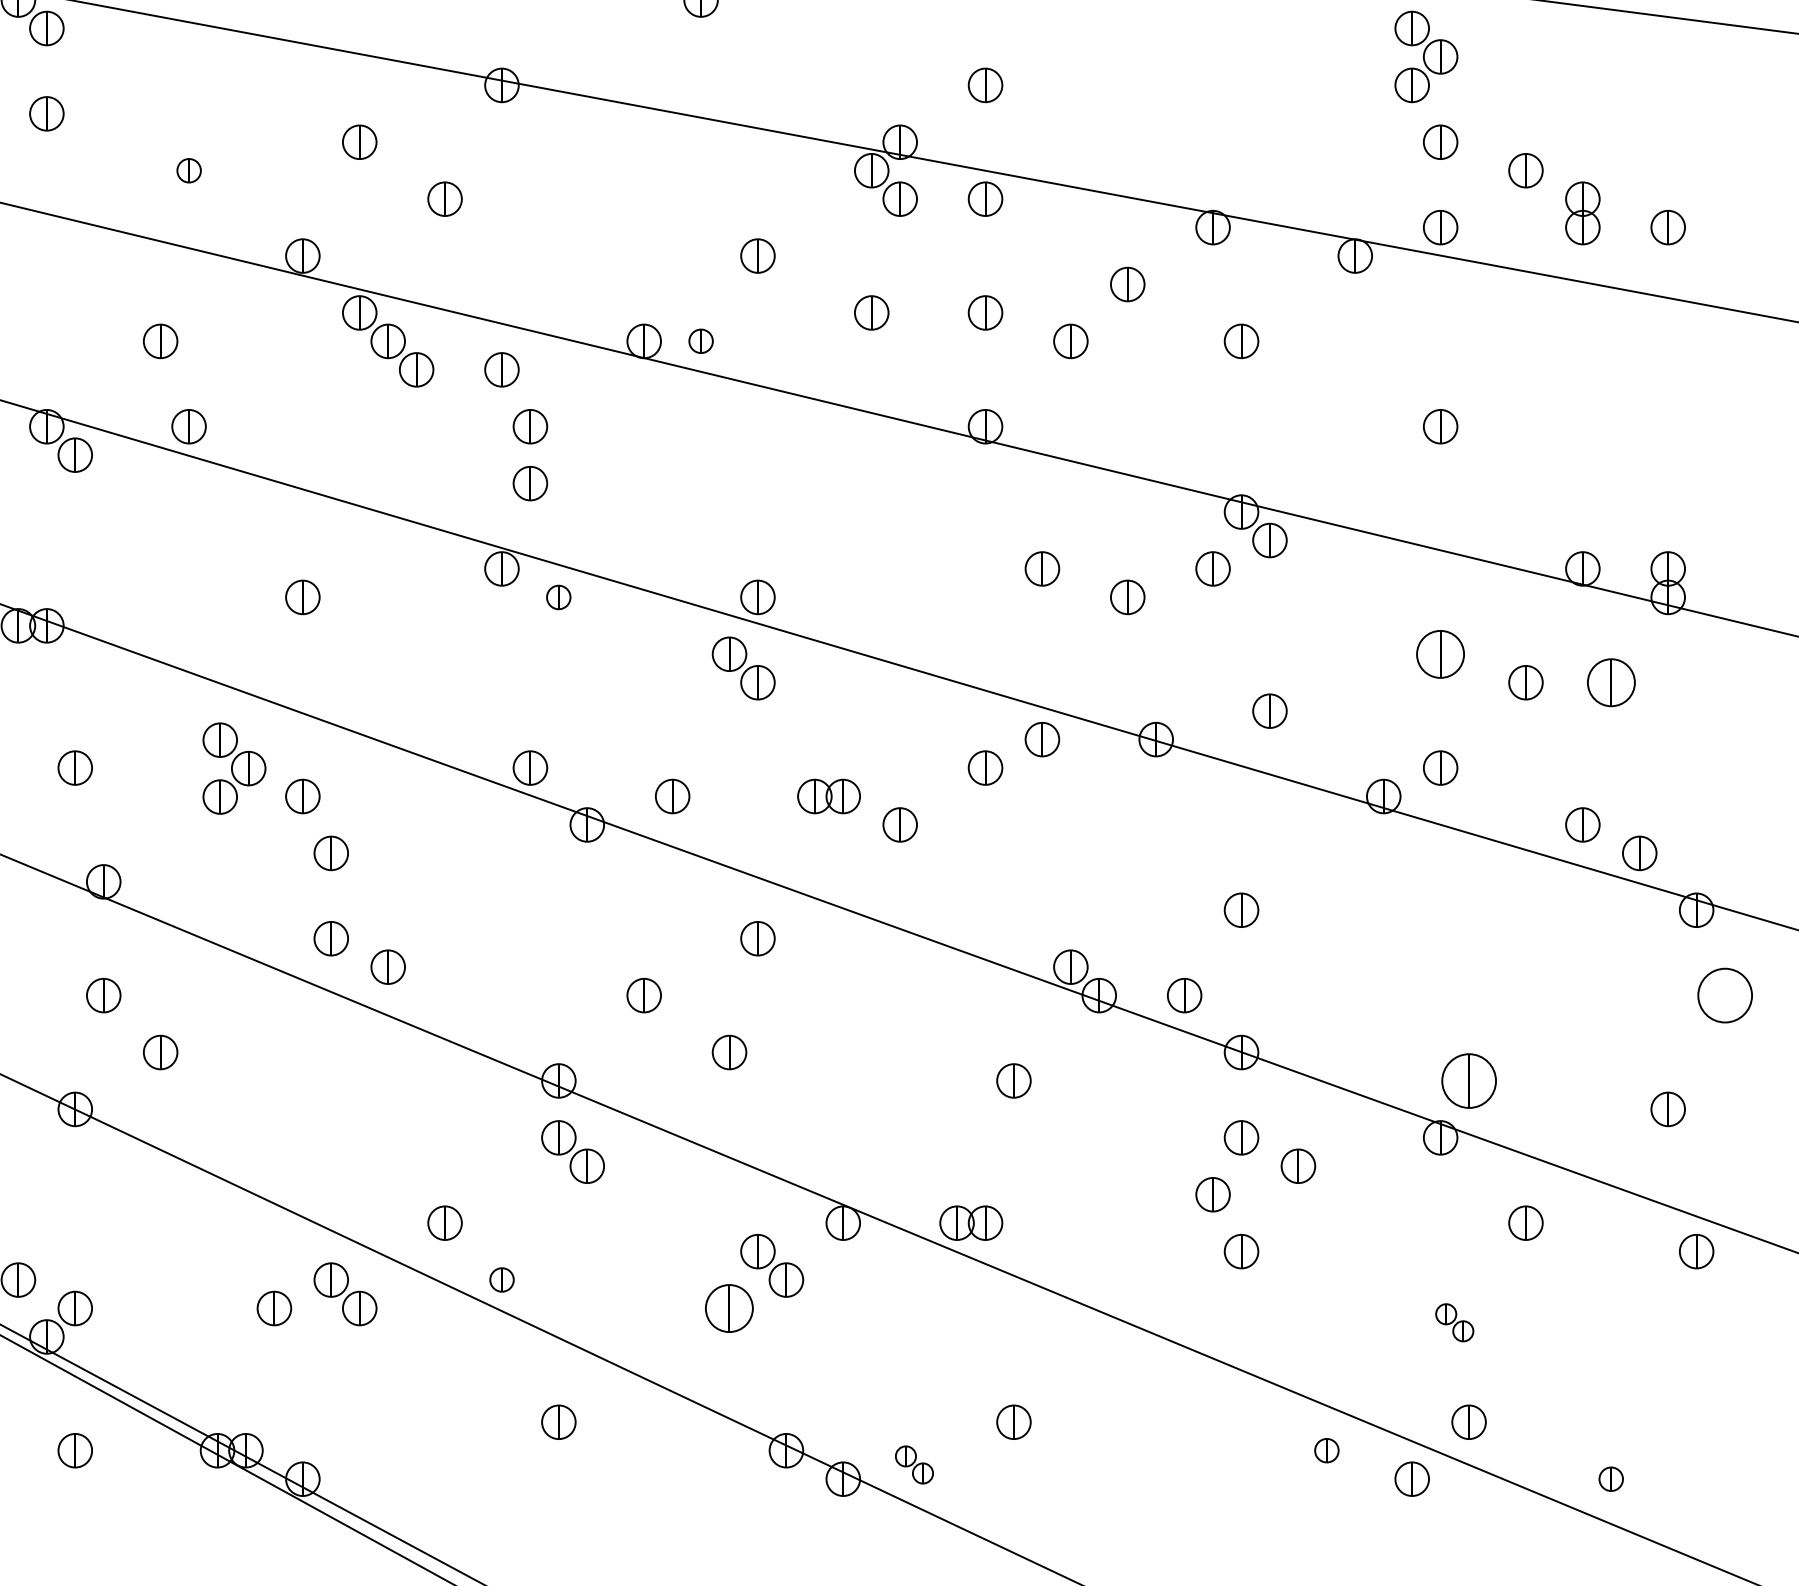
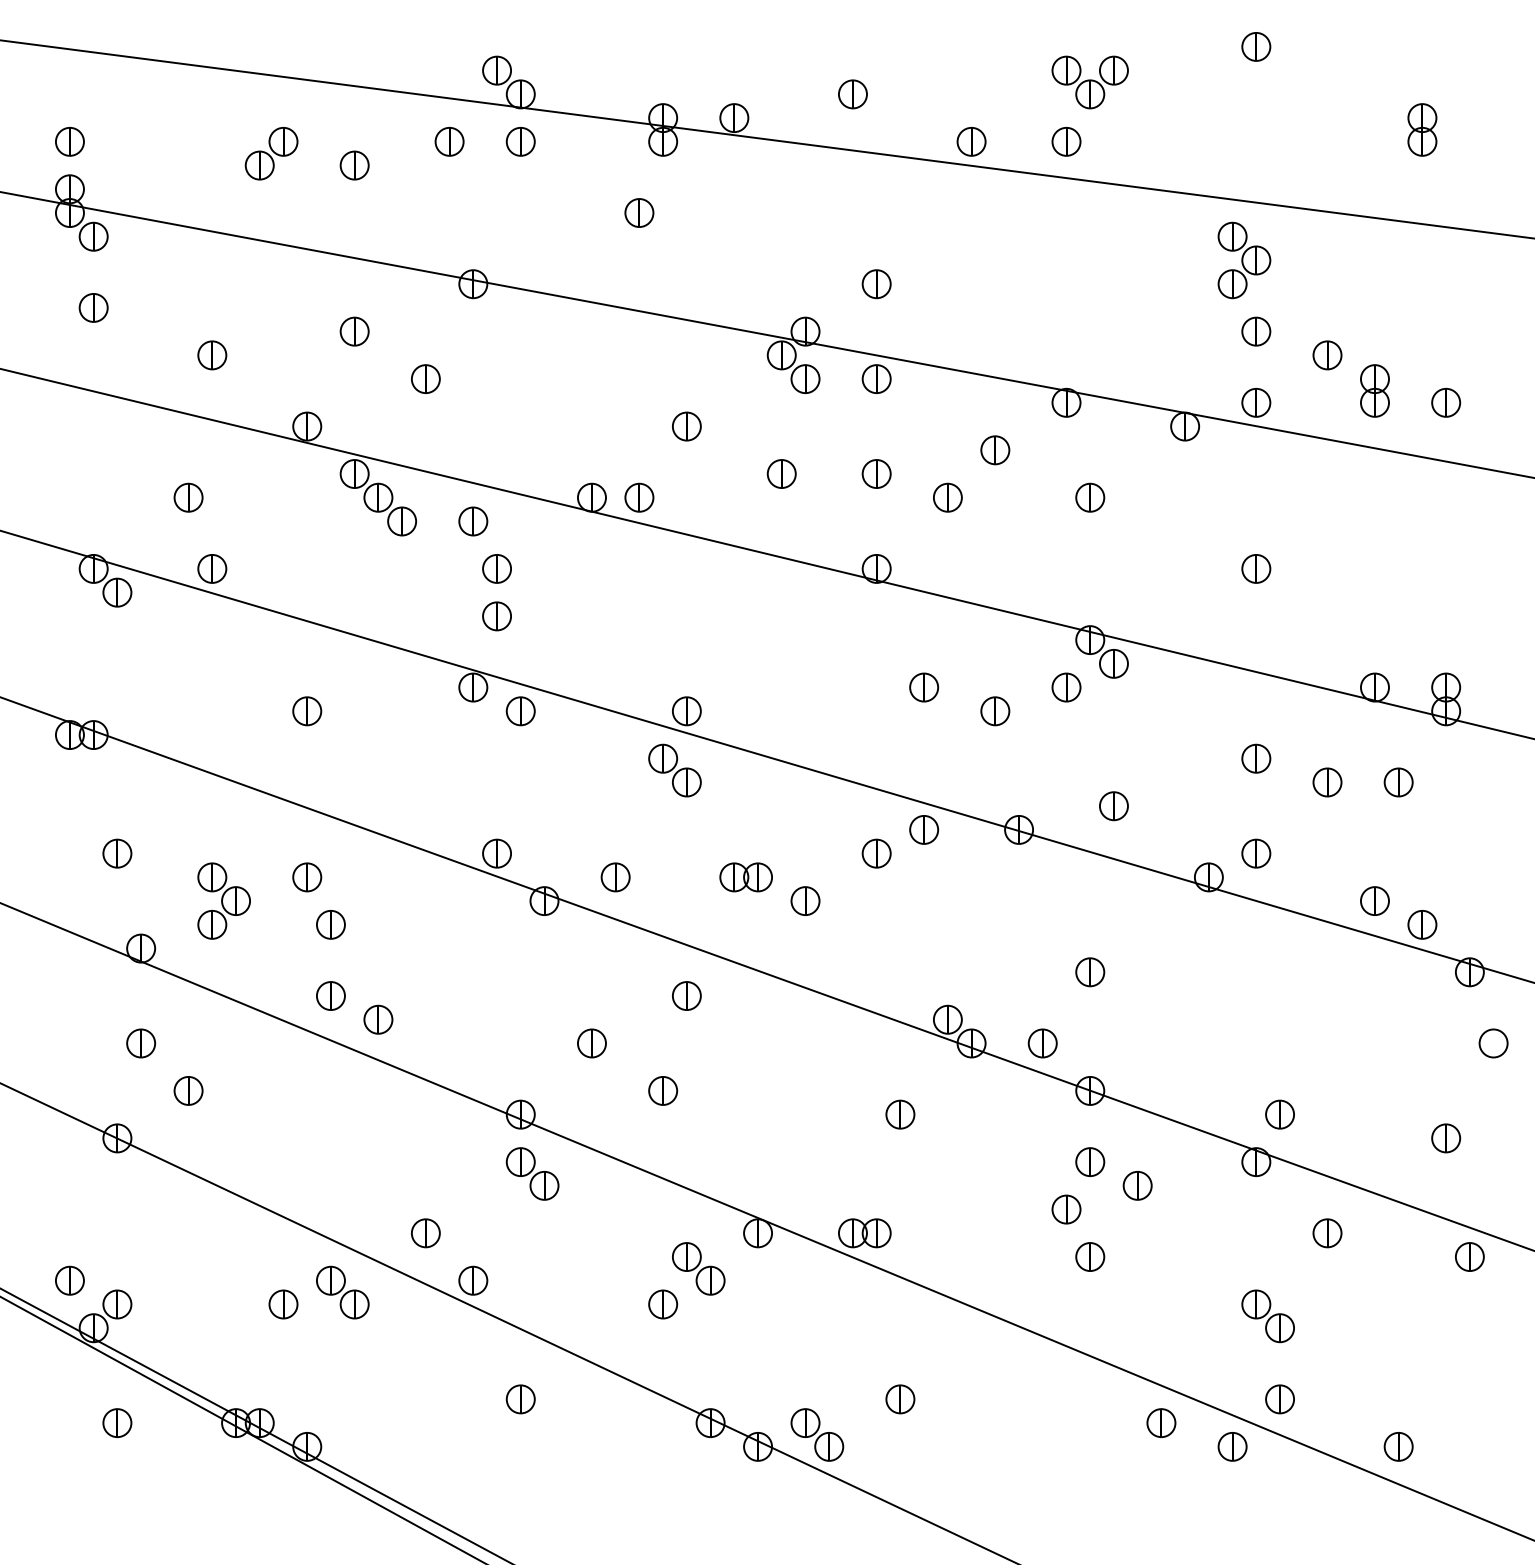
part: (189, 170) -> (212, 355), size x1.43
part: (701, 341) -> (639, 497), size x1.43
part: (558, 597) -> (520, 711), size x1.43
part: (1440, 653) -> (1256, 758), size x0.71
part: (1611, 682) -> (1398, 782), size x0.71
part: (233, 767) -> (223, 900), moved
part: (1724, 995) -> (1493, 1043), size x0.62
part: (1468, 1080) -> (1279, 1114), size x0.62
part: (502, 1279) -> (473, 1280), size x1.43
part: (729, 1308) -> (663, 1304), size x0.71
part: (1454, 1322) -> (1267, 1316), size x1.67
part: (1326, 1449) -> (1161, 1422), size x1.43
part: (914, 1464) -> (817, 1434), size x1.67
part: (1611, 1478) -> (1398, 1446), size x1.43

